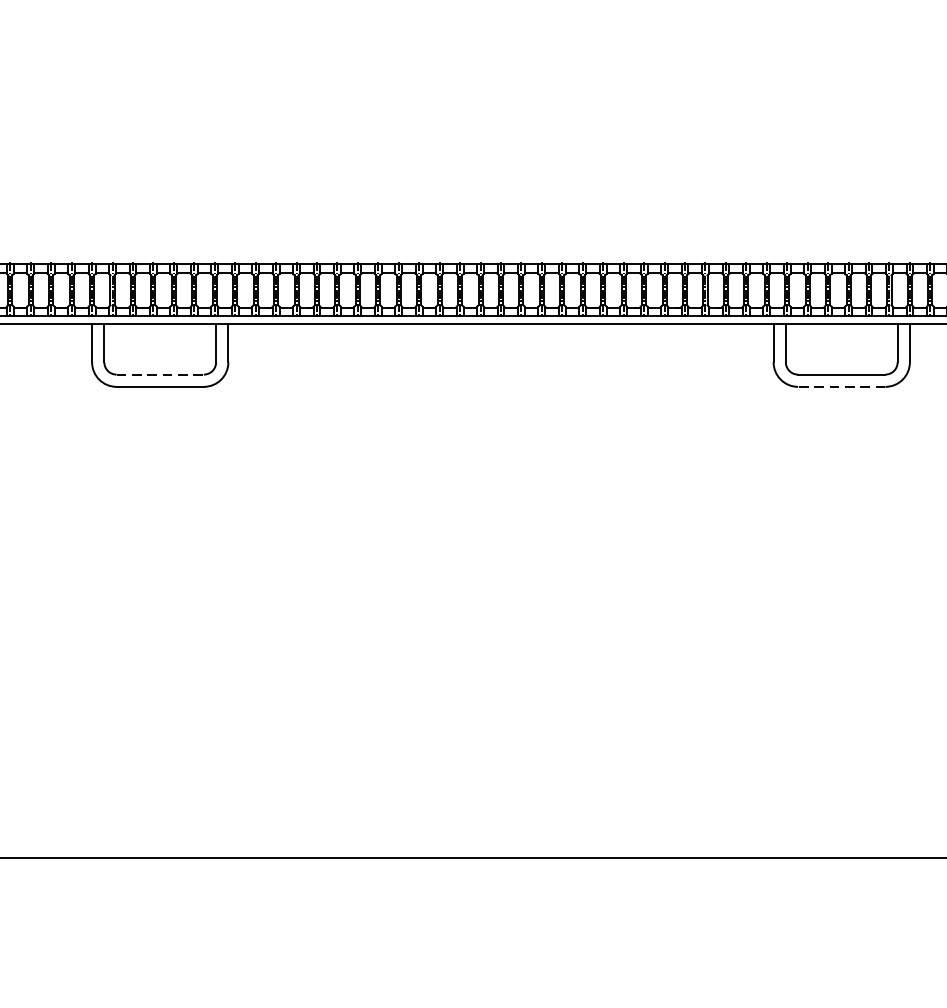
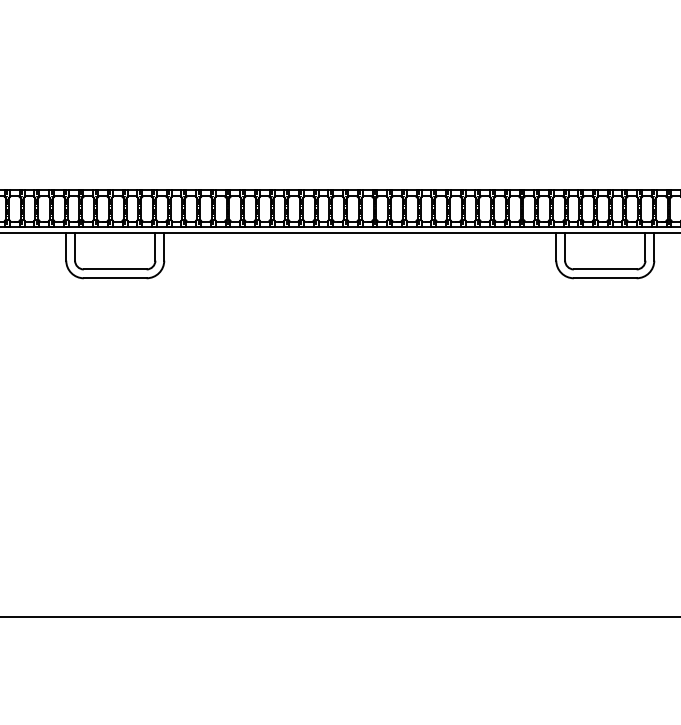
line: (160, 374) -> (115, 269), dashed -> solid
line: (840, 387) -> (604, 278), dashed -> solid

